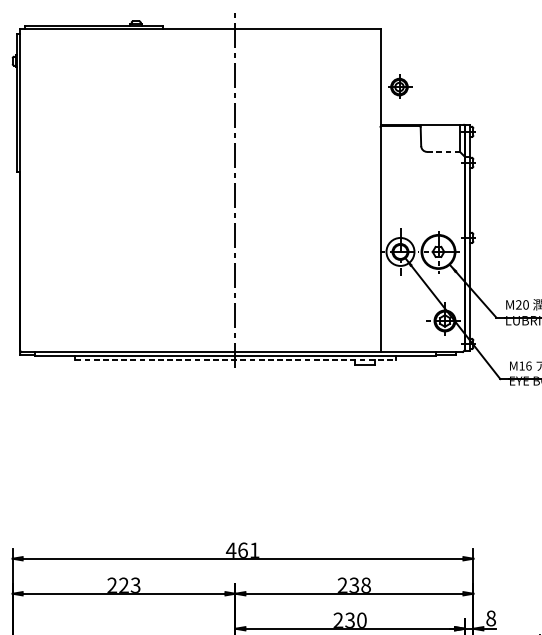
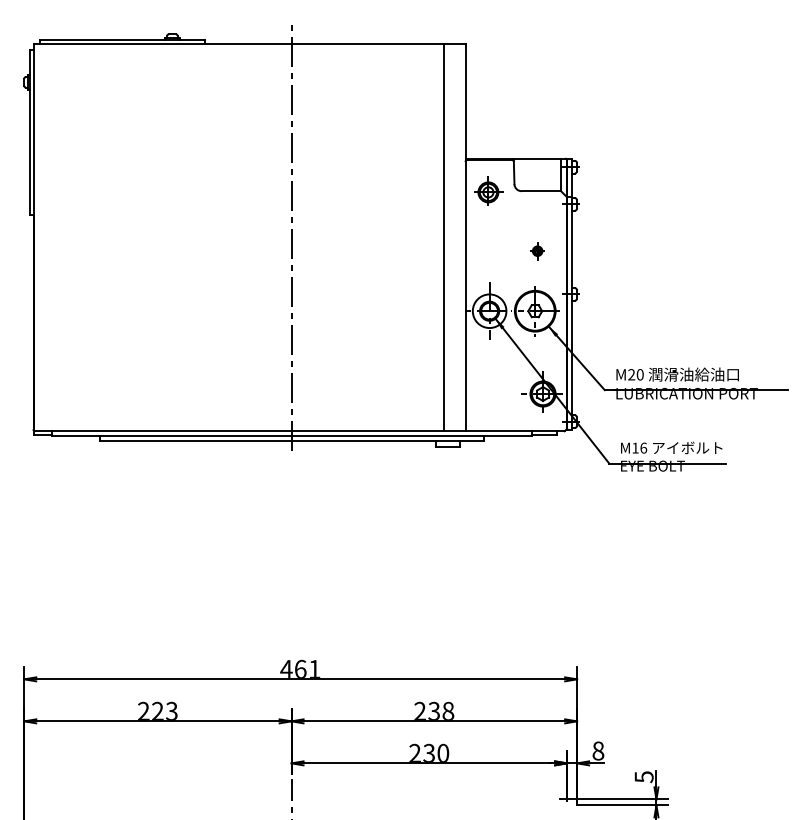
part: (399, 85) -> (488, 190), moved
line: (443, 152) -> (541, 191), dashed -> solid
line: (362, 190) -> (444, 237), added
part: (440, 202) -> (537, 251), added
line: (236, 359) -> (292, 440), dashed -> solid

